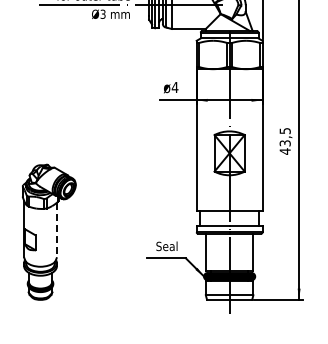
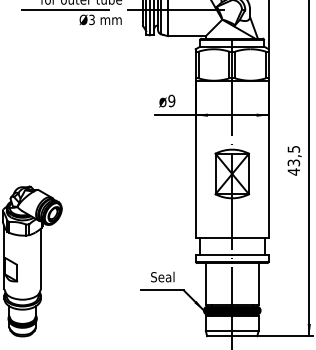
text: (174, 87) -> (171, 101), 4 -> 9
line: (57, 230) -> (41, 259), dashed -> solid

